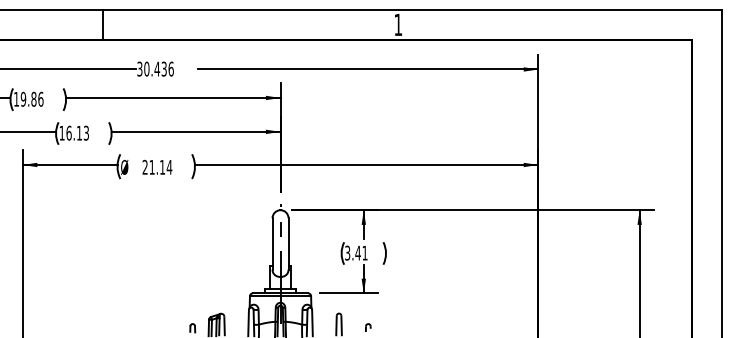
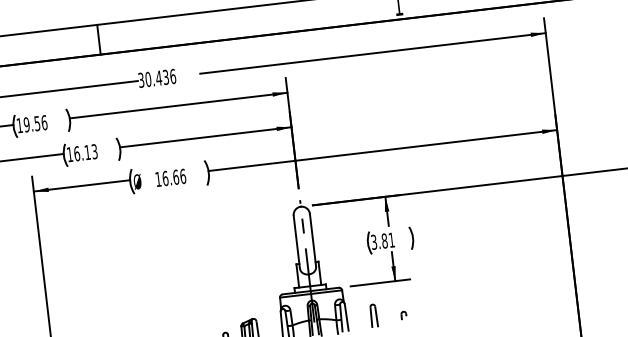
text: (33, 98) -> (36, 122), 19.86 -> 19.56
text: (157, 166) -> (170, 177), 21.14 -> 16.66
text: (357, 252) -> (384, 240), 3.41 -> 3.81

